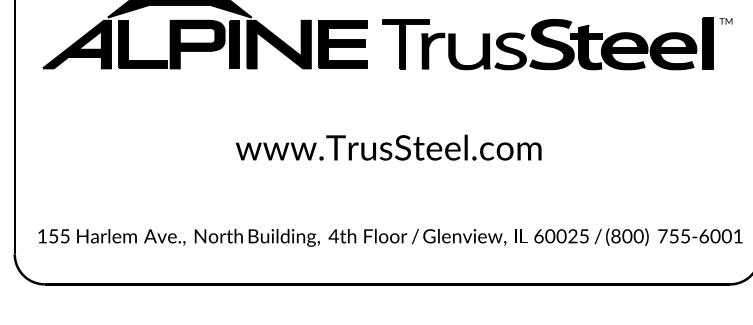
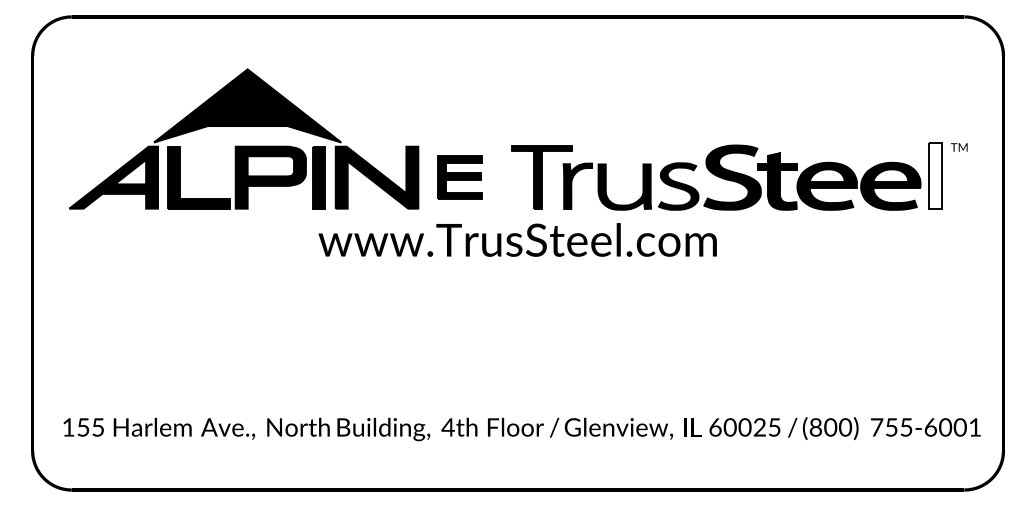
fill: (707, 43) -> (935, 176), removed
part: (342, 44) -> (459, 177), size x0.7
text: (388, 147) -> (517, 239), moved

